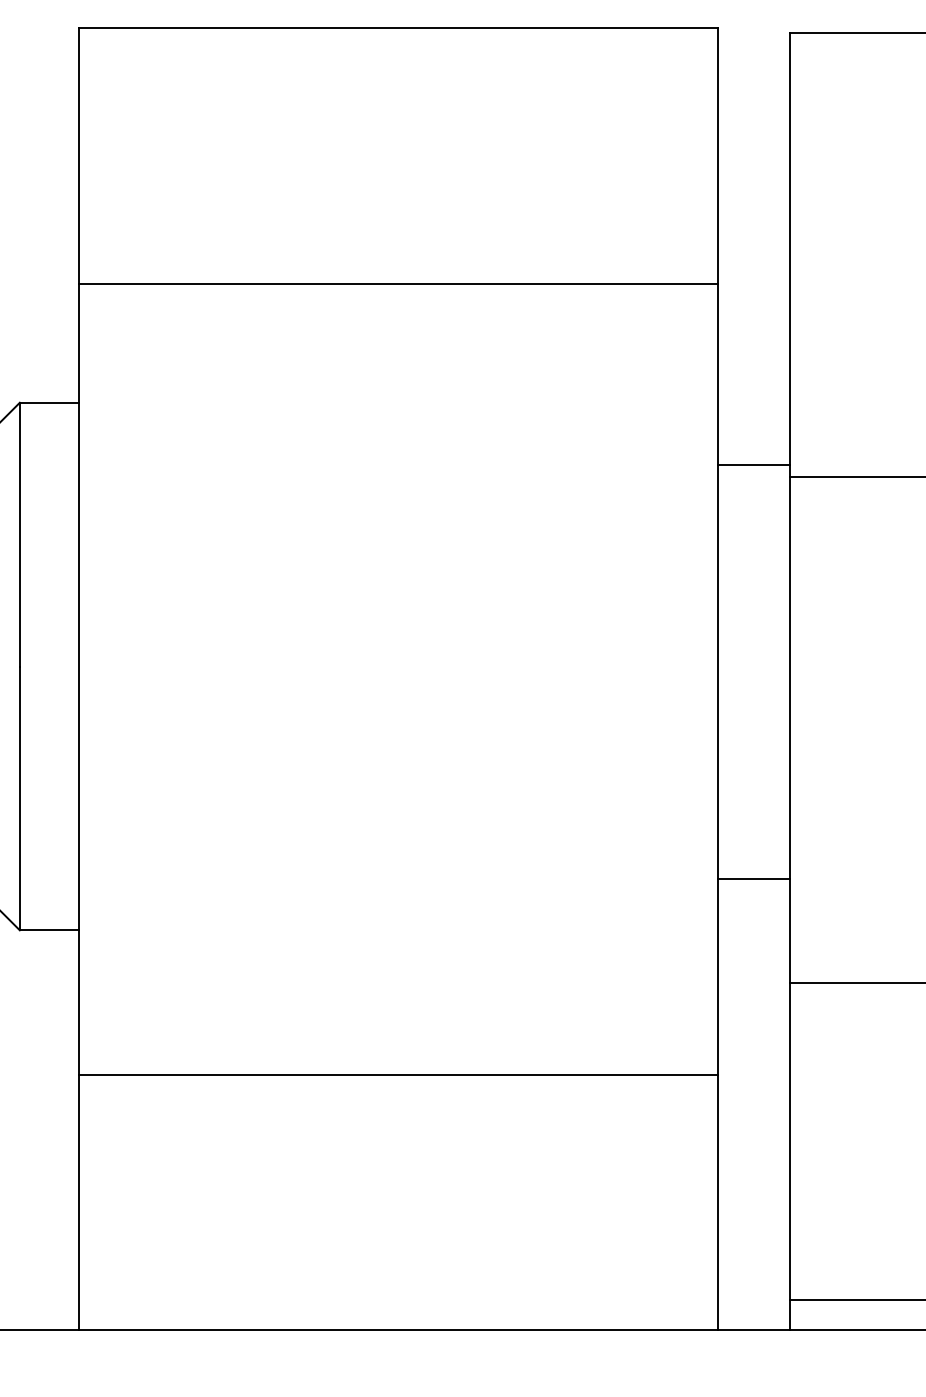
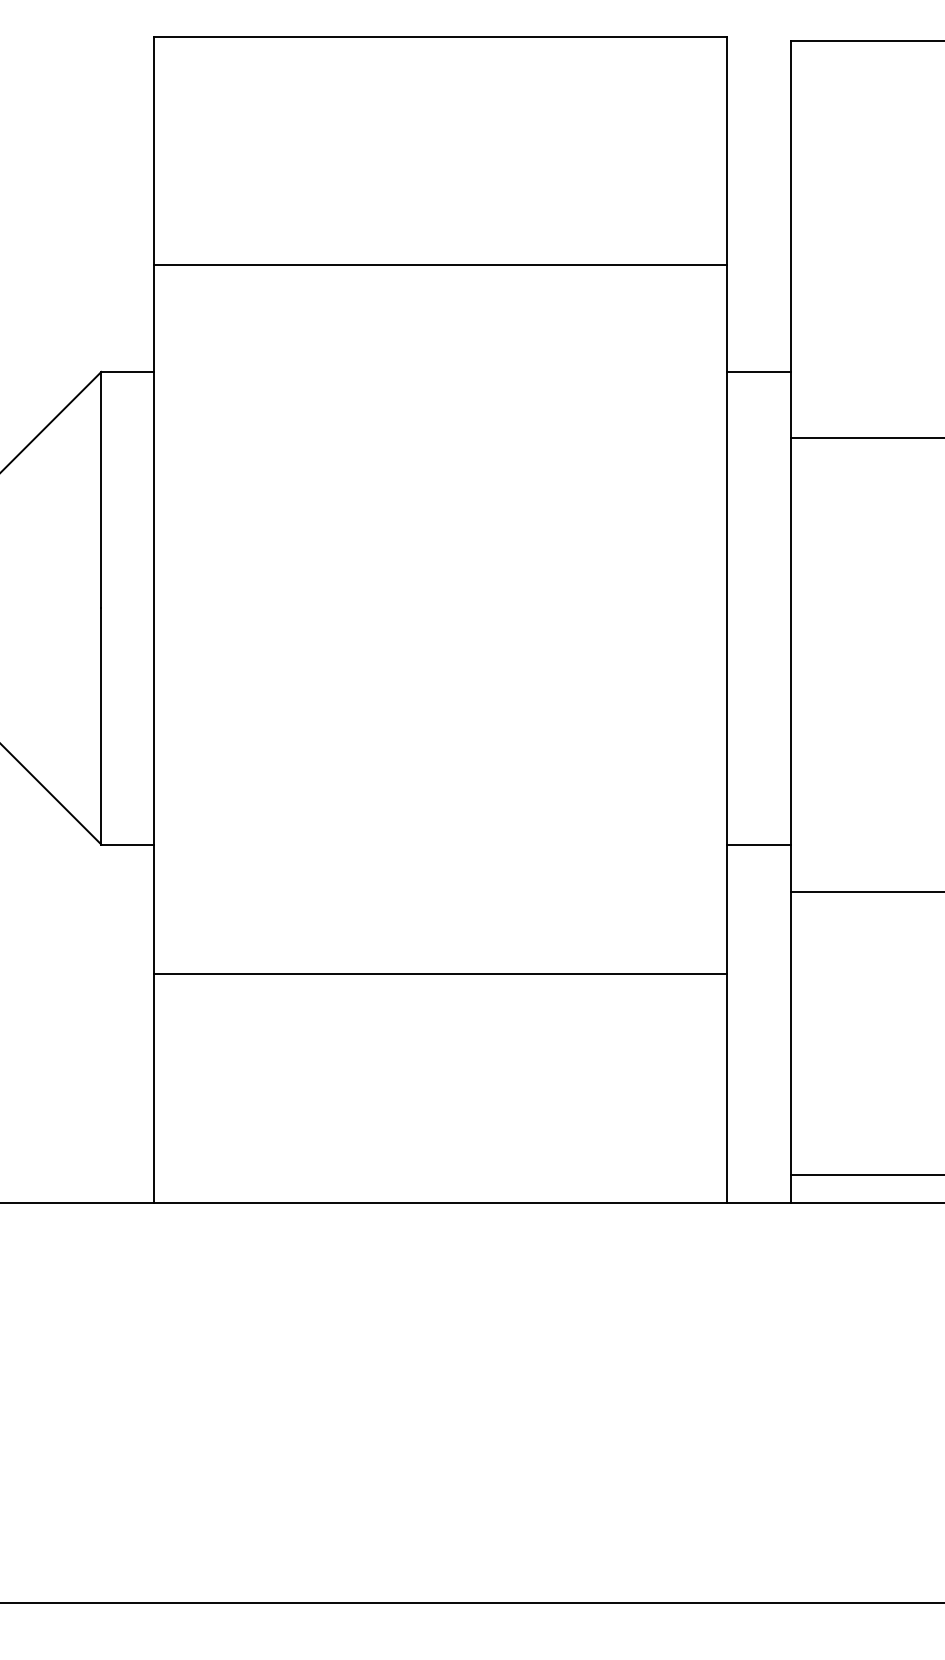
line: (753, 464) -> (758, 371), moved
line: (753, 878) -> (758, 844), moved

